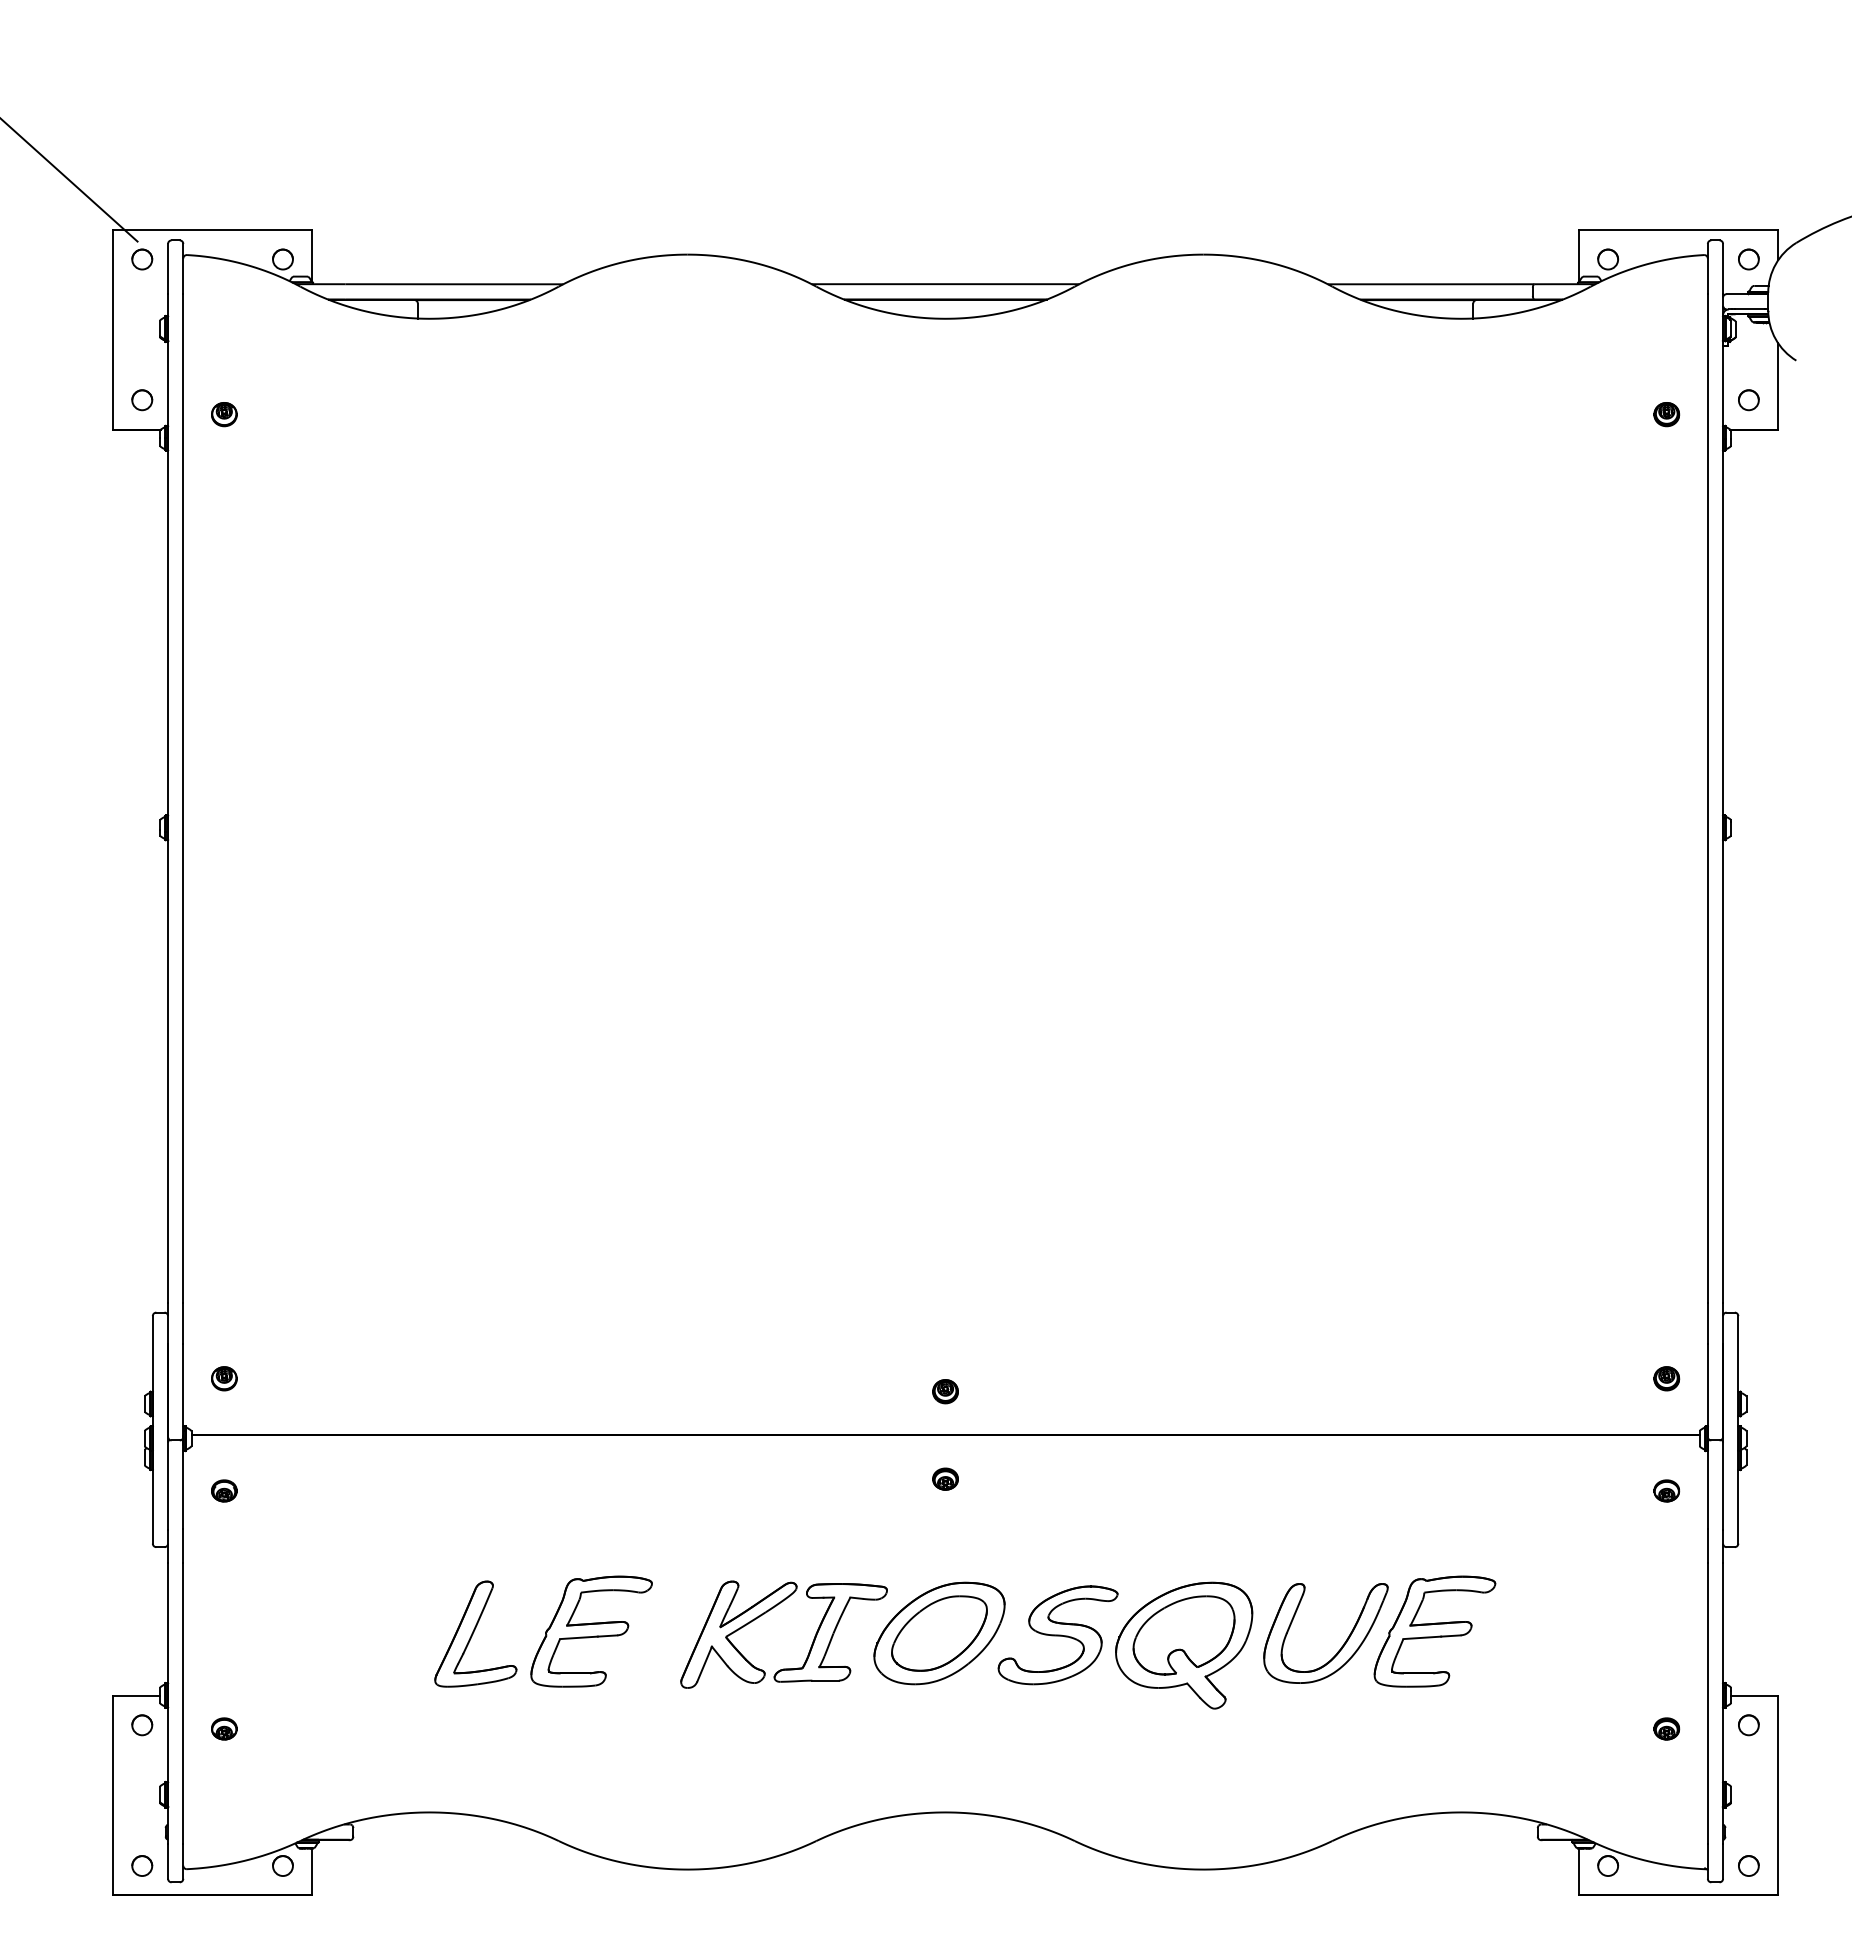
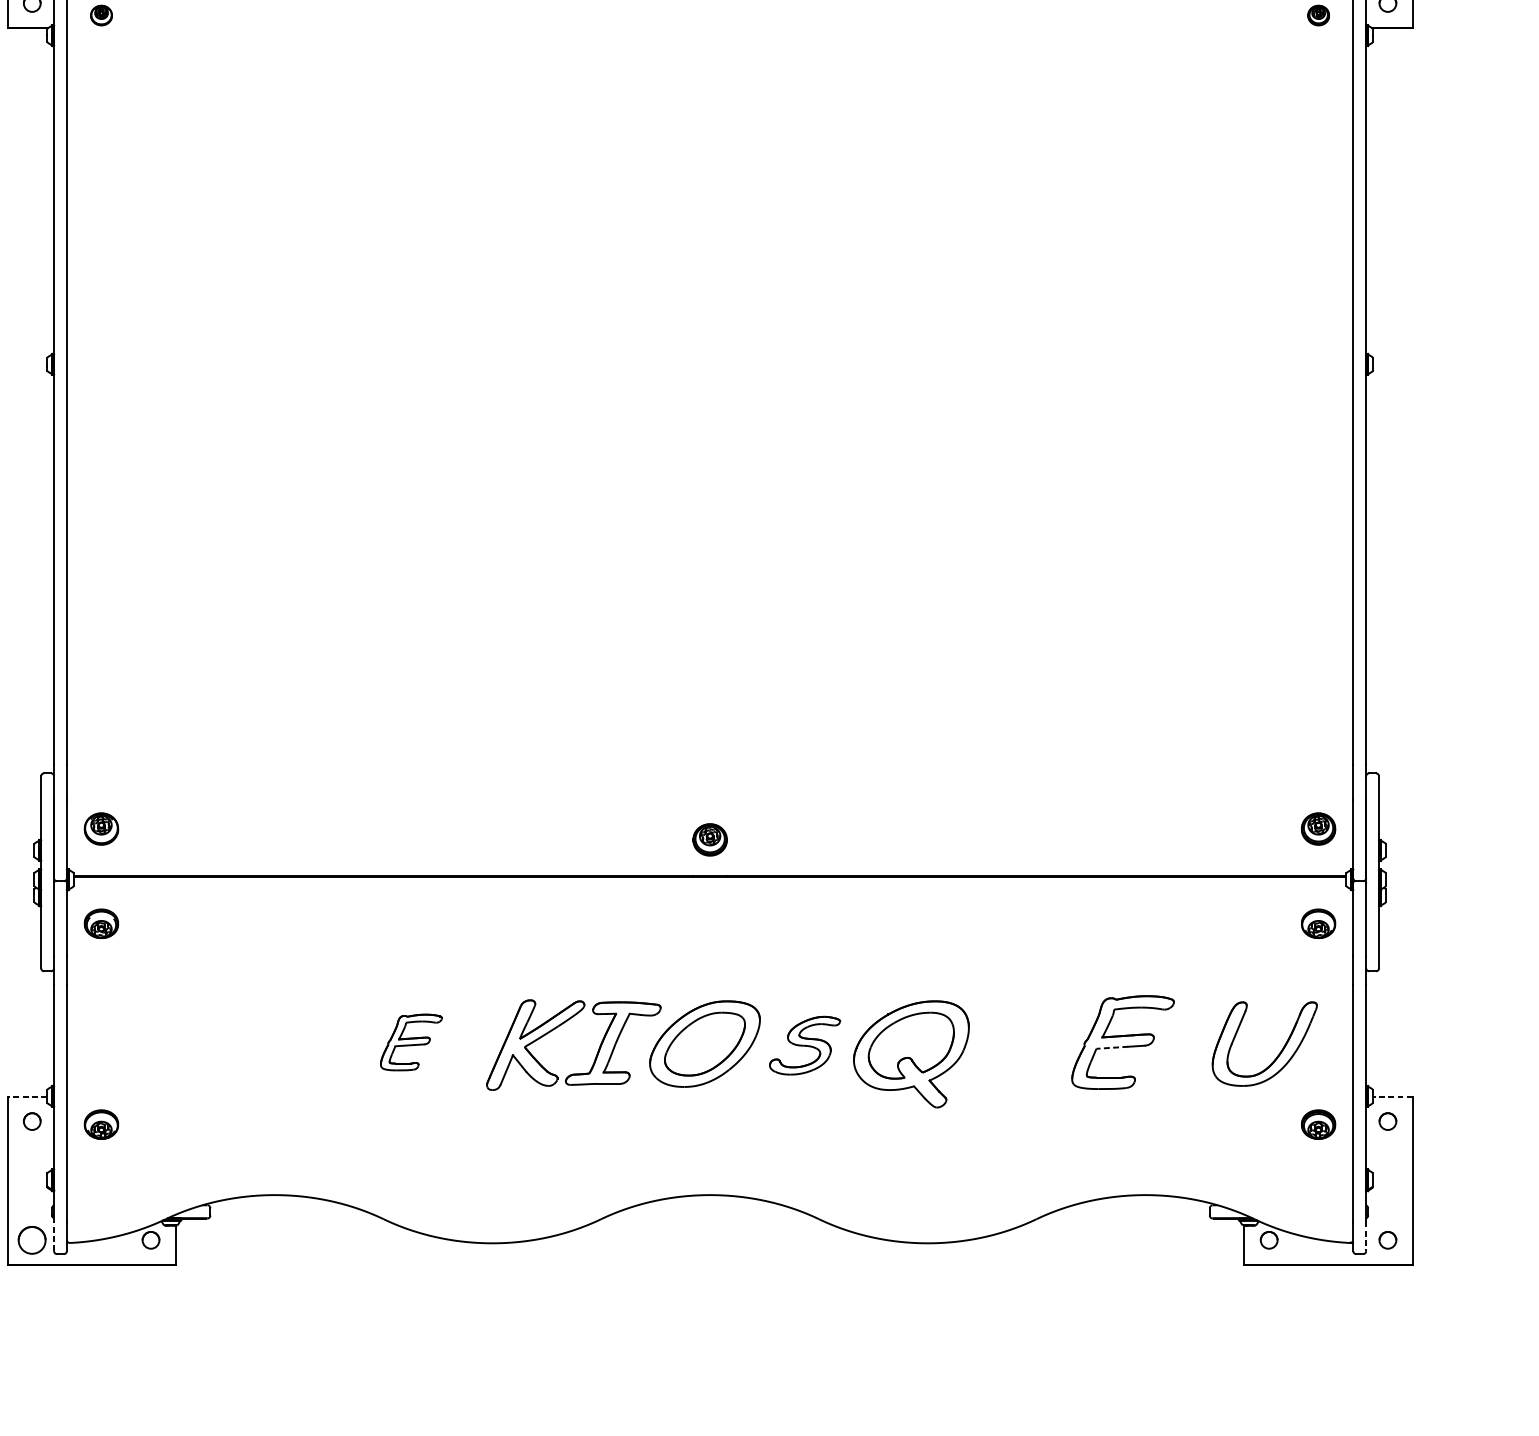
part: (224, 1378) -> (101, 828), size x1.6
part: (1666, 1378) -> (1318, 828), size x1.6
part: (945, 1391) -> (710, 839), size x1.6
part: (945, 1478) -> (710, 913), removed
part: (224, 1490) -> (101, 923), size x1.6
part: (1666, 1490) -> (1318, 923), size x1.6
part: (591, 1631) -> (411, 1042), size x0.6
part: (475, 1633) -> (313, 1044), removed
part: (1057, 1635) -> (804, 1045), size x0.7
line: (1422, 1637) -> (1112, 1047), solid -> dashed
part: (1343, 1643) -> (1279, 1052), moved
line: (135, 1696) -> (26, 1097), solid -> dashed
line: (1754, 1696) -> (1392, 1097), solid -> dashed
part: (224, 1728) -> (101, 1124), size x1.6
part: (1666, 1728) -> (1318, 1124), size x1.6
line: (168, 1861) -> (54, 1236), solid -> dashed
line: (1723, 1861) -> (1366, 1236), solid -> dashed
part: (142, 1865) -> (32, 1239), size x1.6

